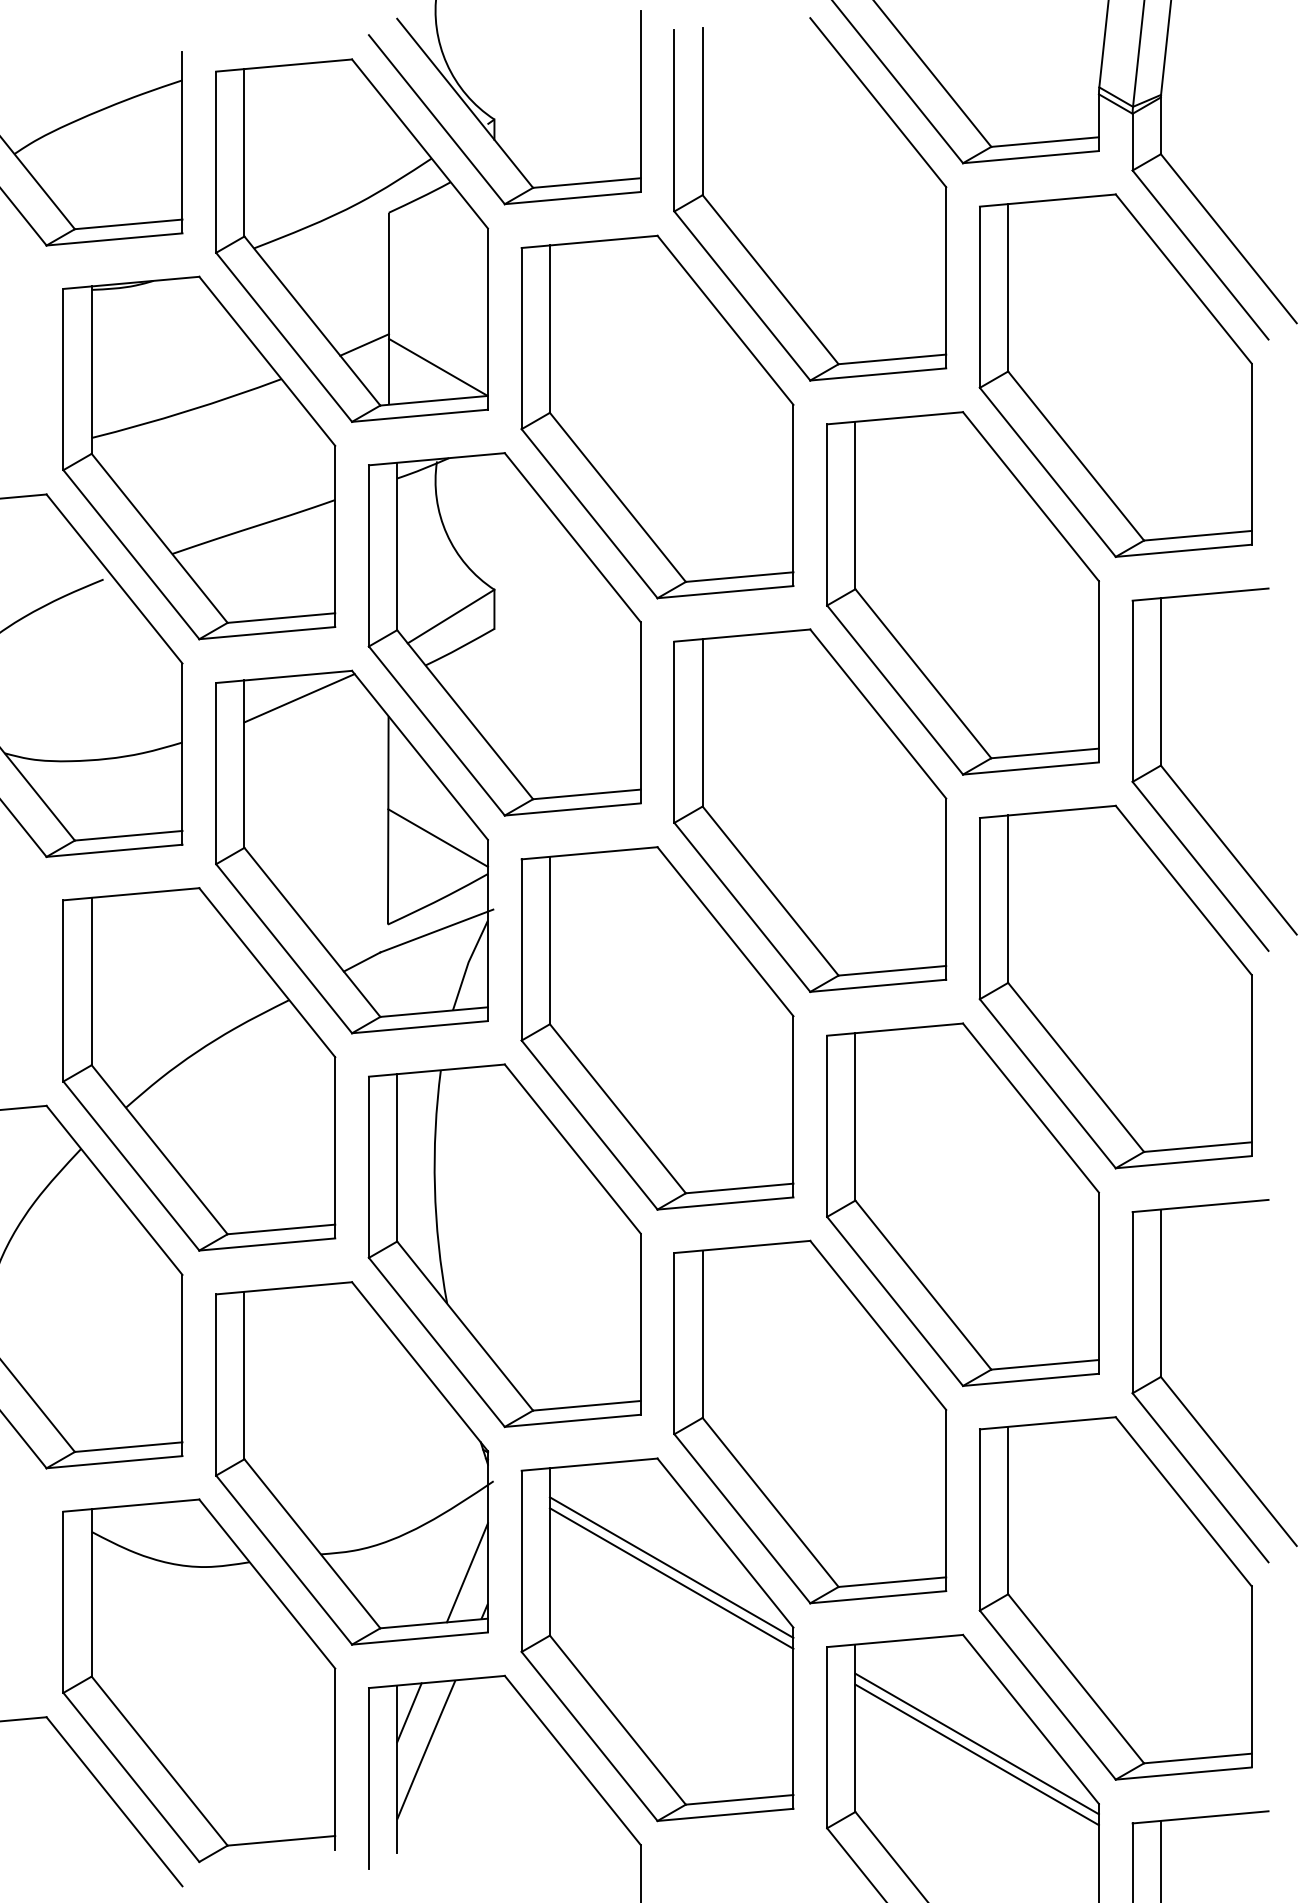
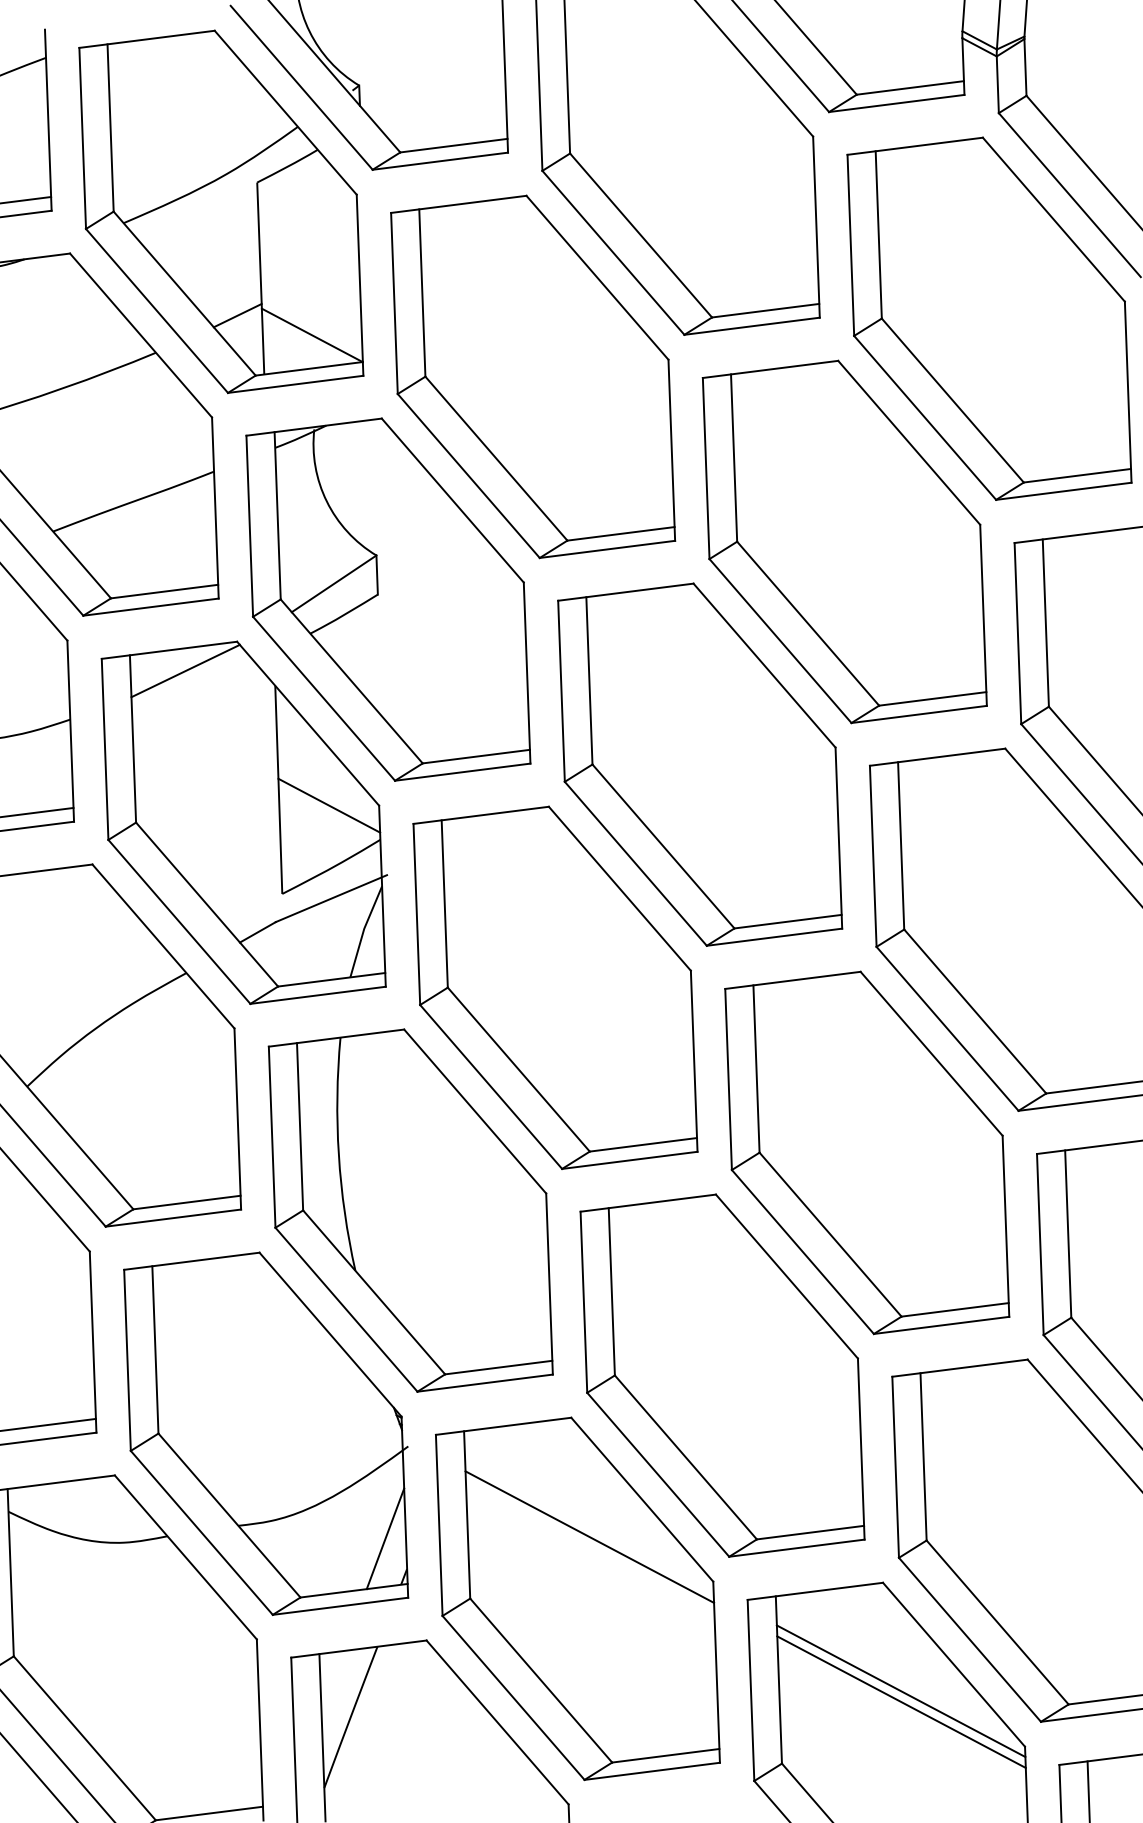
line: (671, 1567) -> (589, 1526), removed
line: (409, 1712) -> (332, 1680), removed

